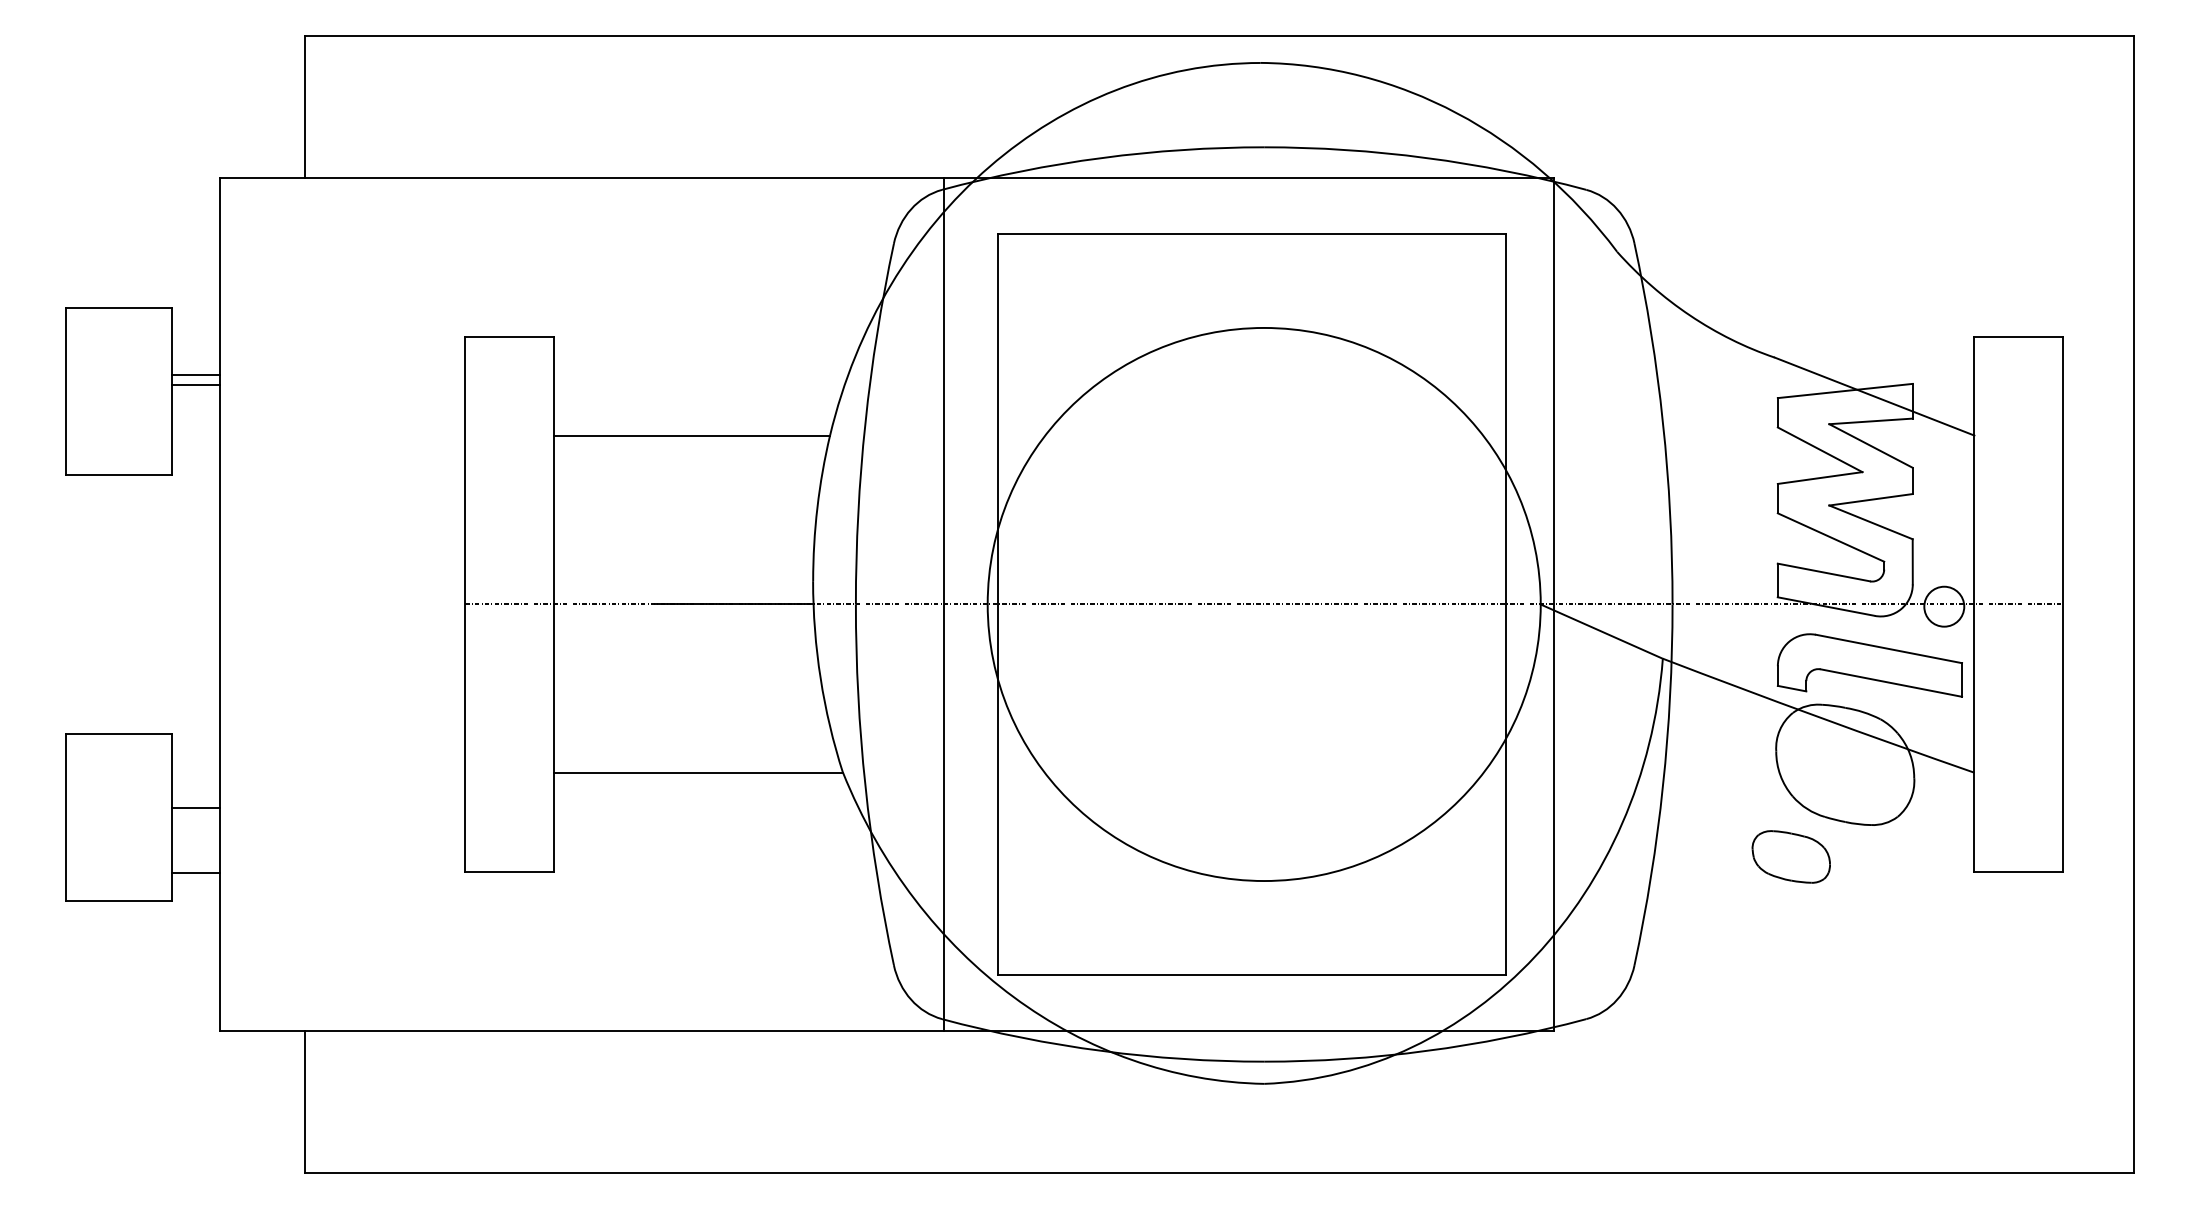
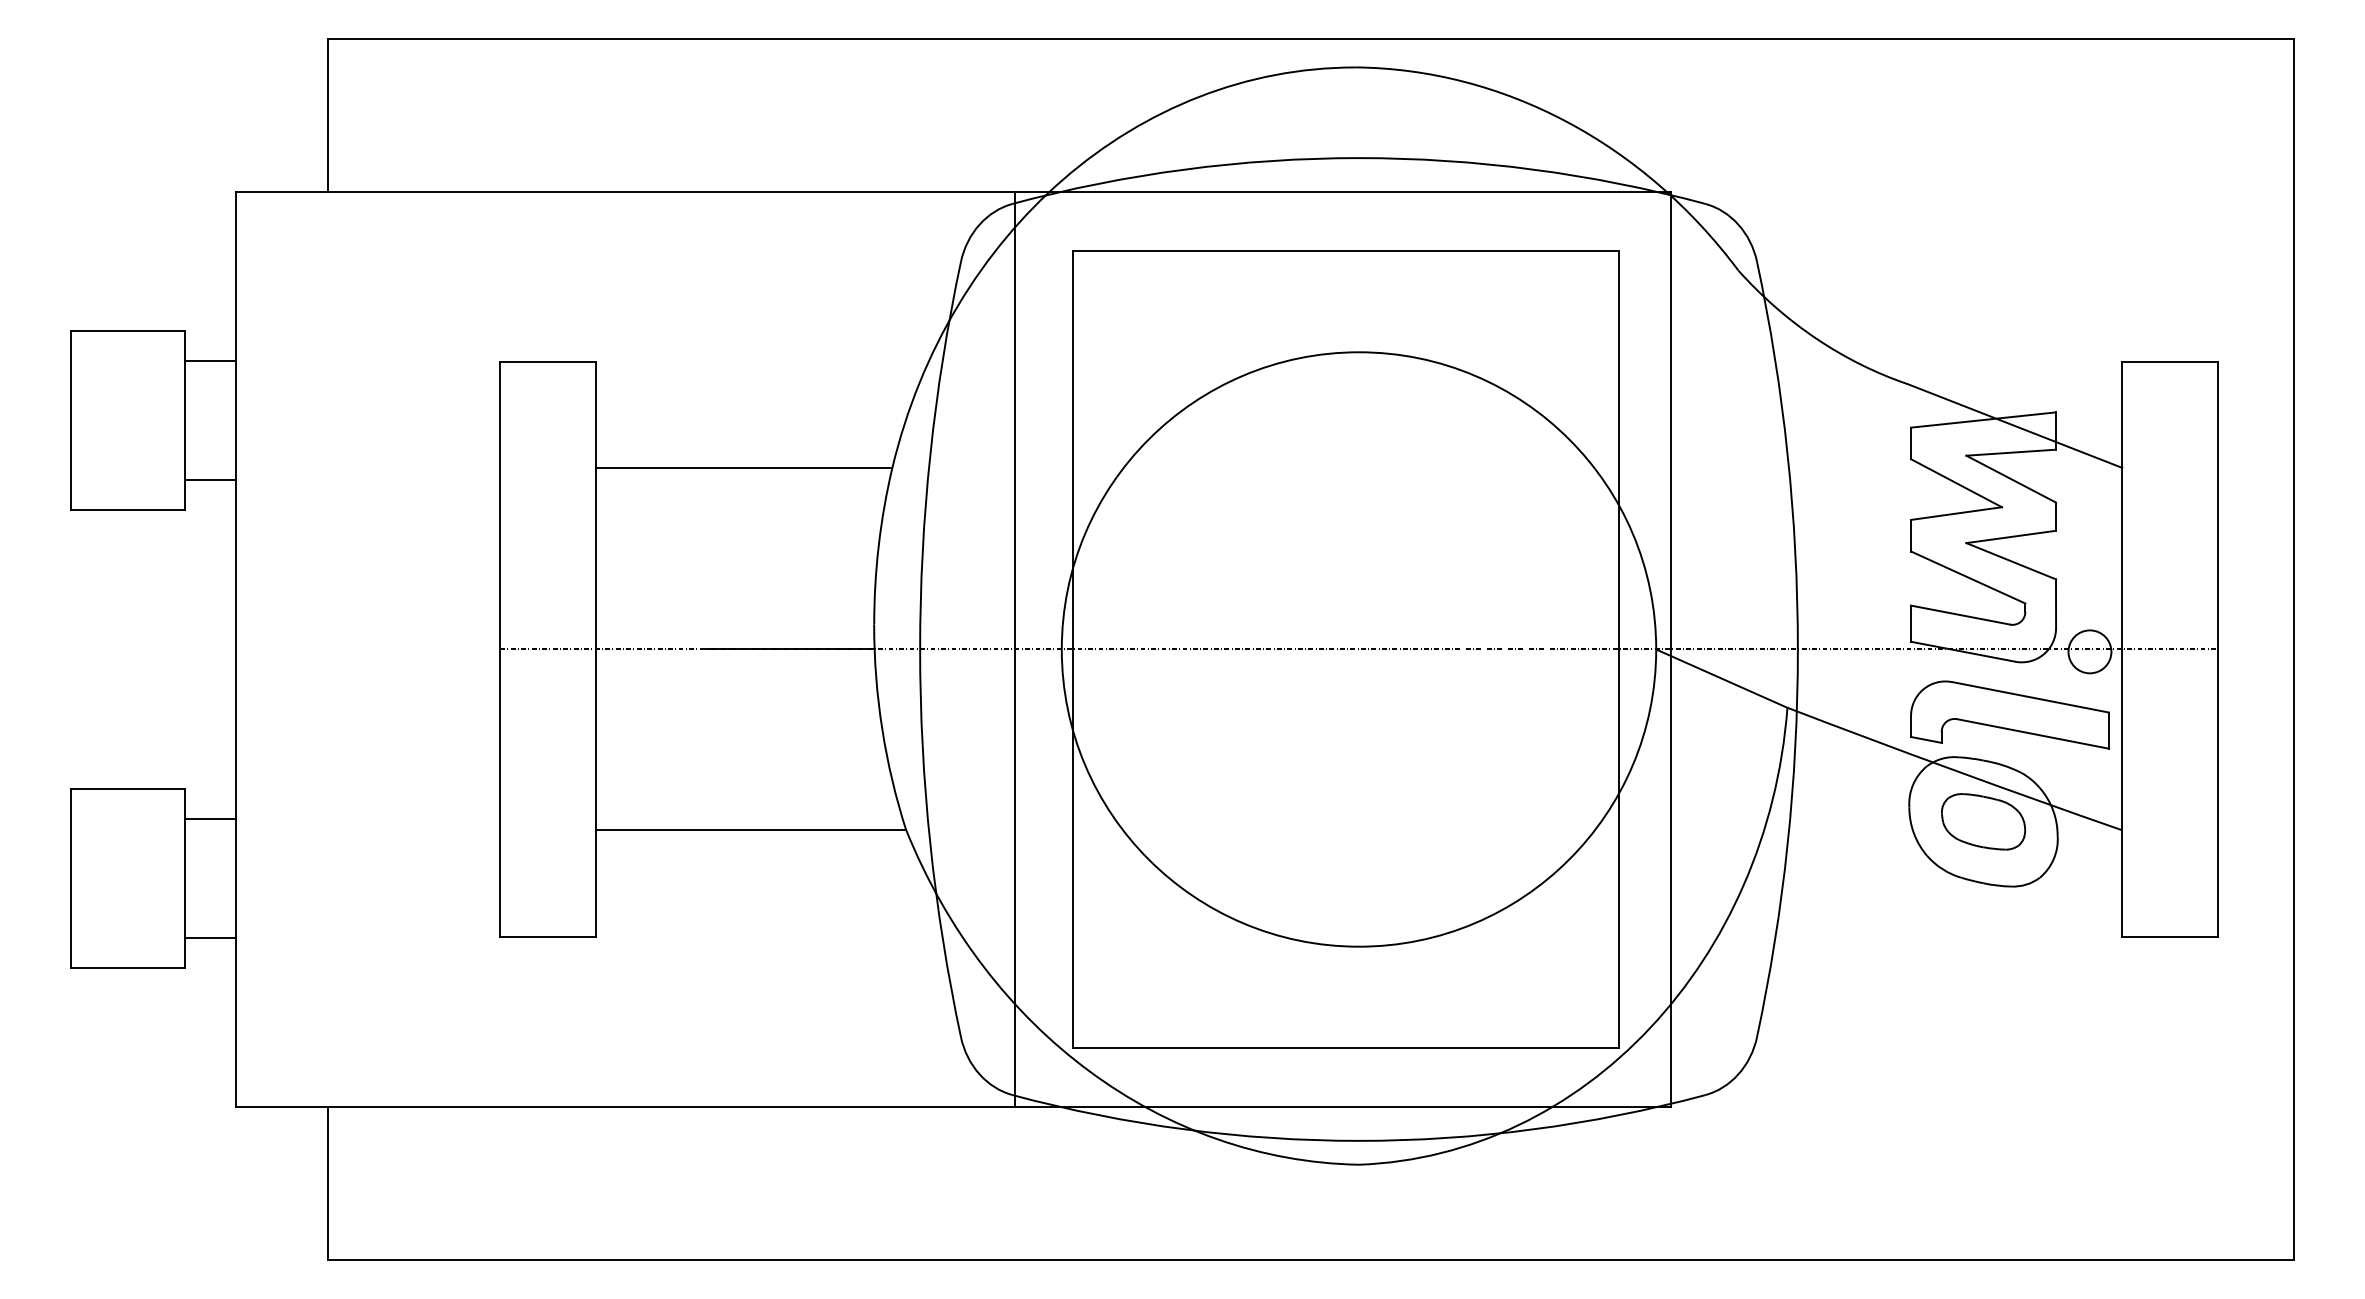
line: (195, 374) -> (210, 480), moved
line: (195, 384) -> (210, 360), moved
line: (195, 808) -> (210, 818), moved
part: (1791, 856) -> (1983, 821), moved

